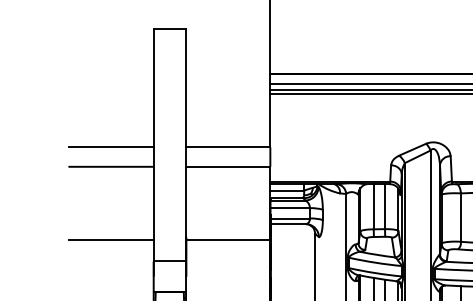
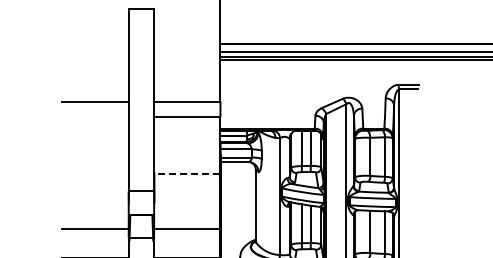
line: (111, 166) -> (95, 116), removed
line: (111, 240) -> (95, 174), removed
line: (227, 240) -> (186, 174), solid -> dashed

